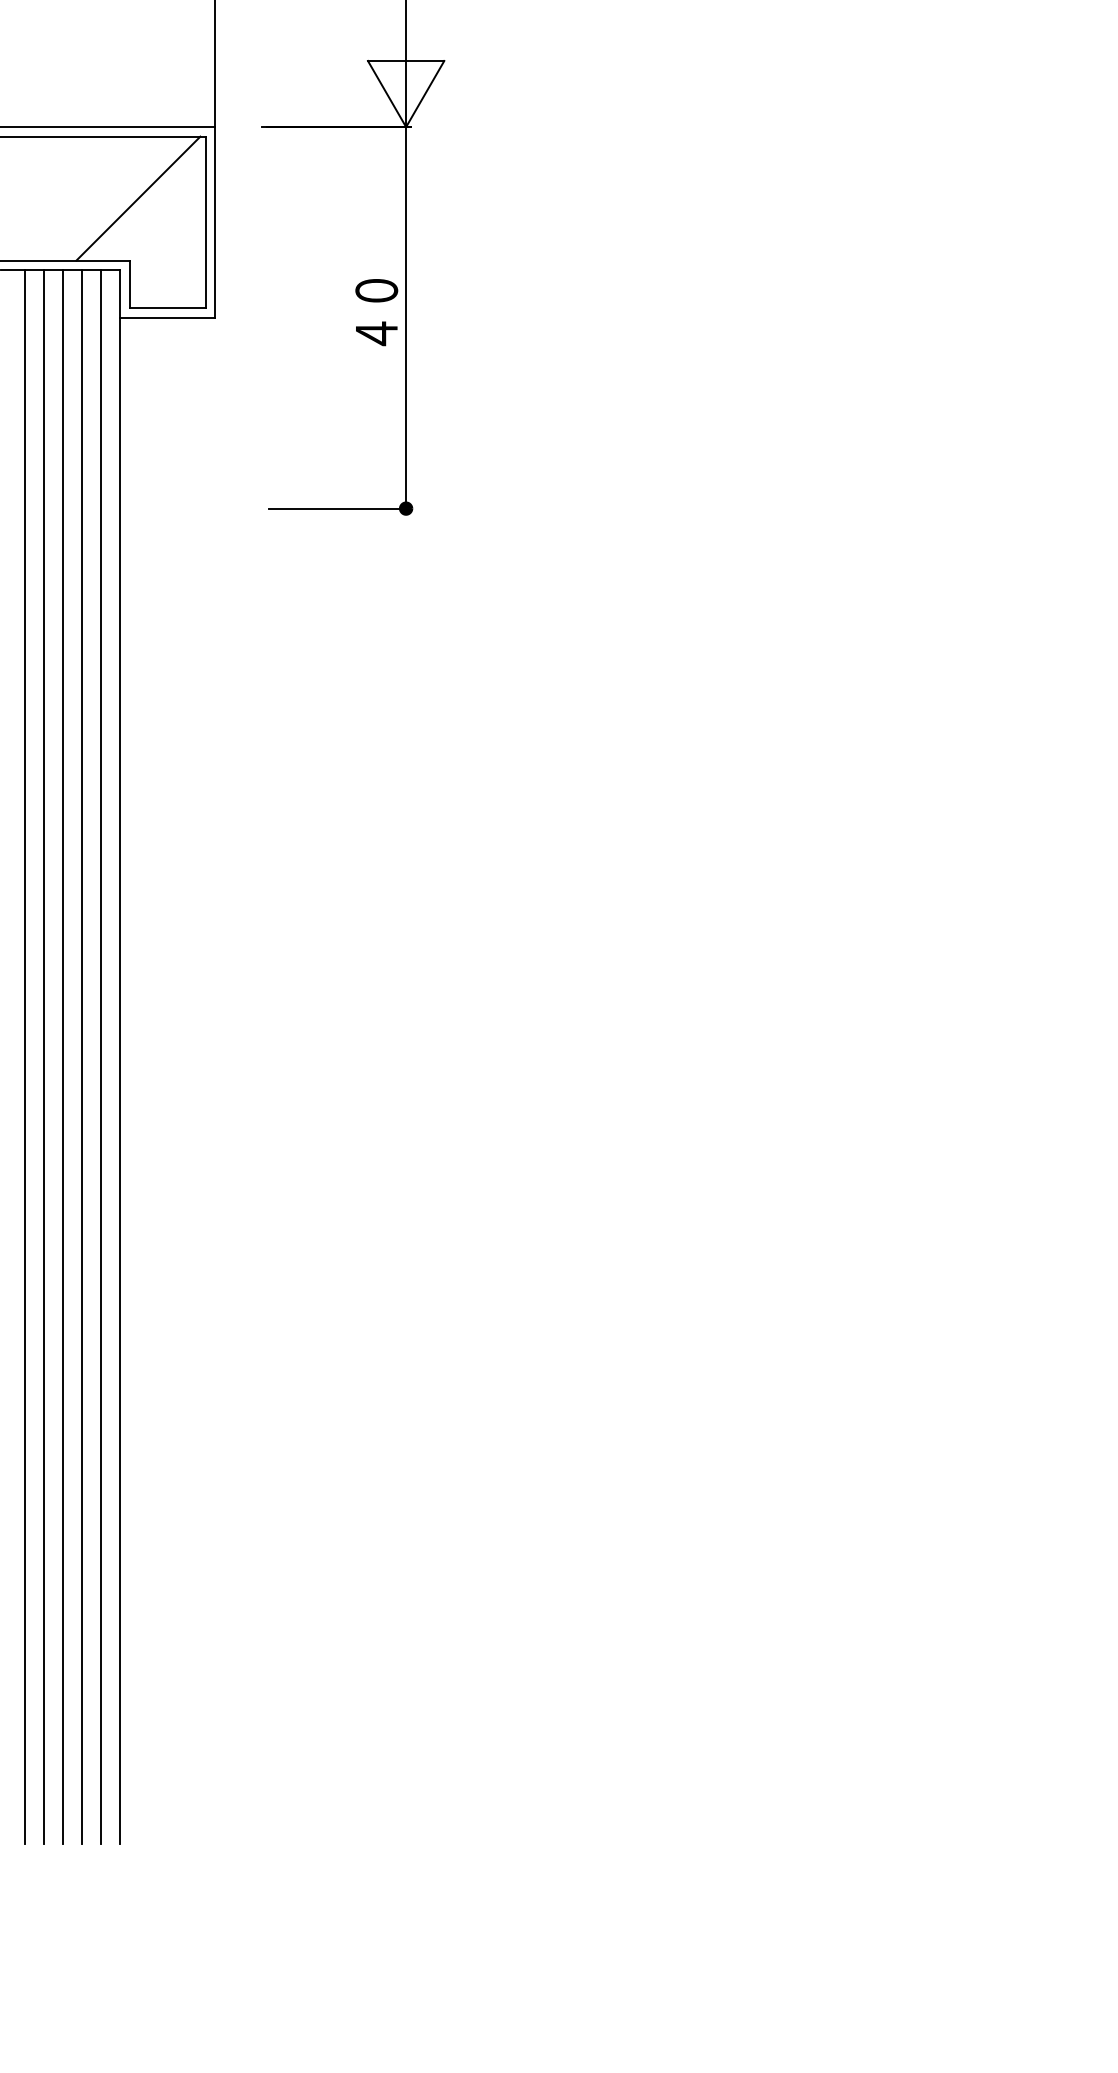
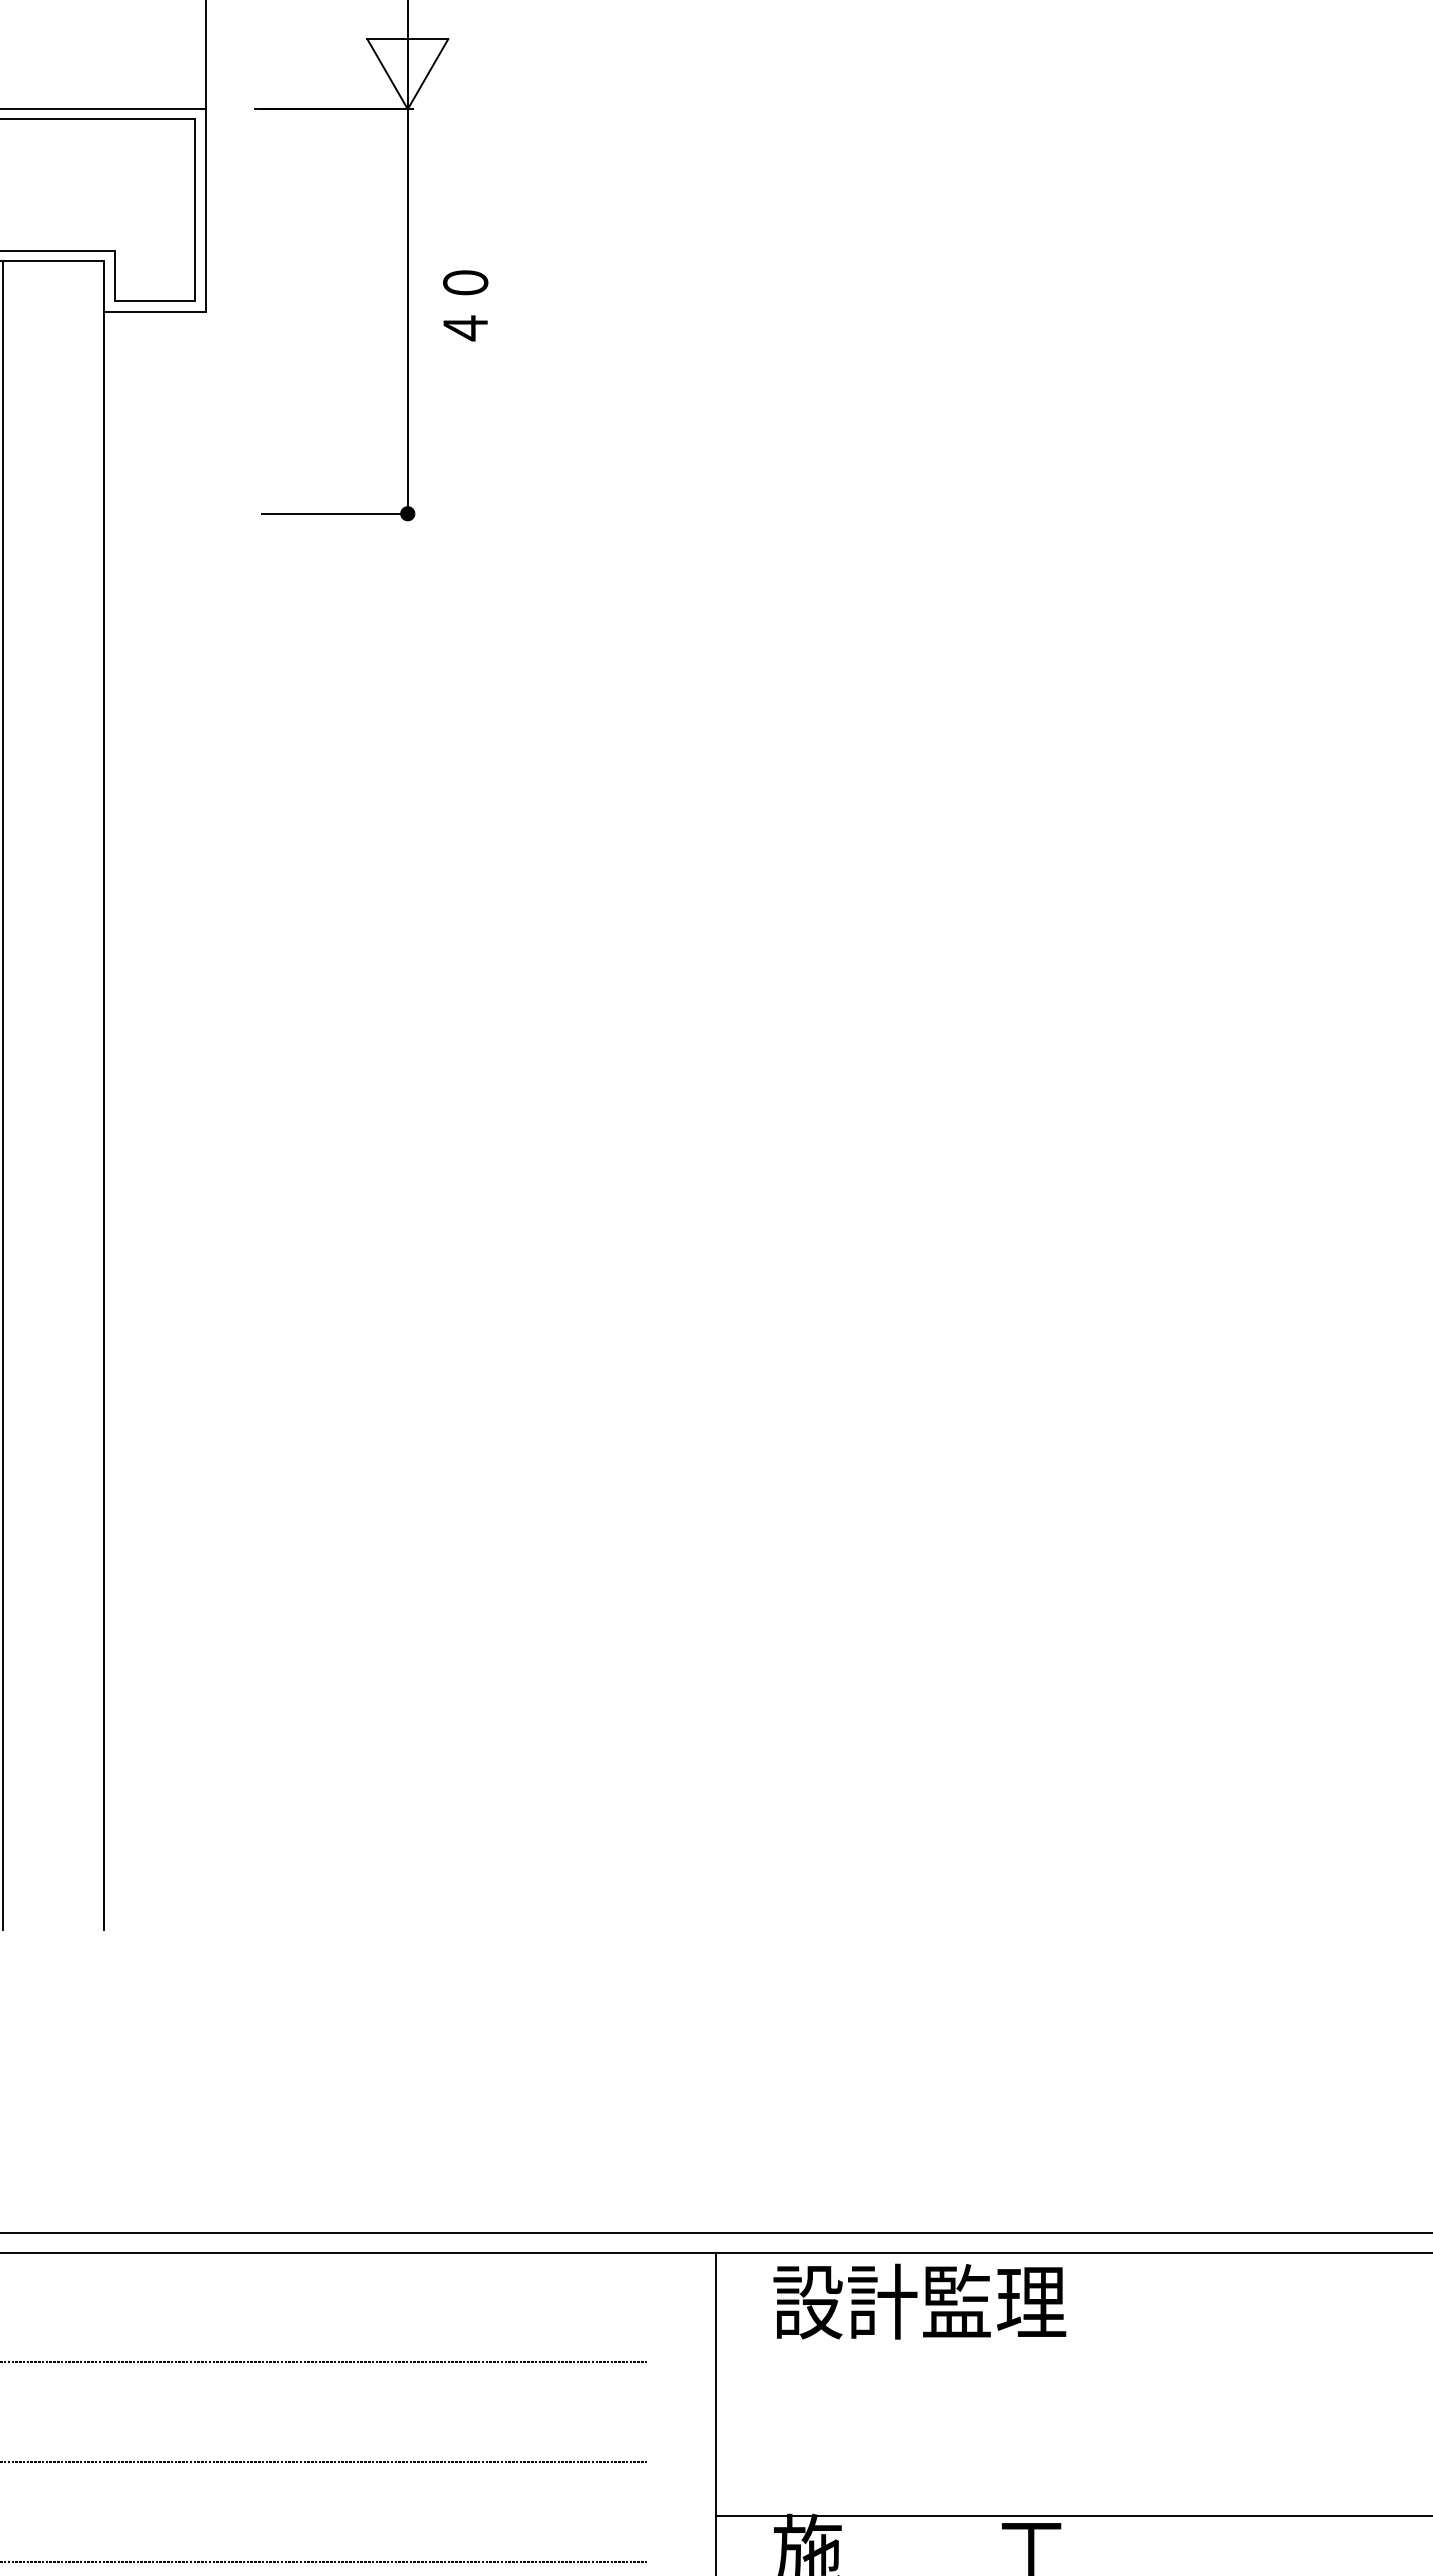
line: (137, 198) -> (123, 184), removed
text: (376, 312) -> (465, 305), moved
line: (43, 1056) -> (23, 1094), removed
line: (62, 1056) -> (43, 1094), removed
line: (81, 1056) -> (63, 1094), removed
line: (101, 1056) -> (84, 1094), removed

